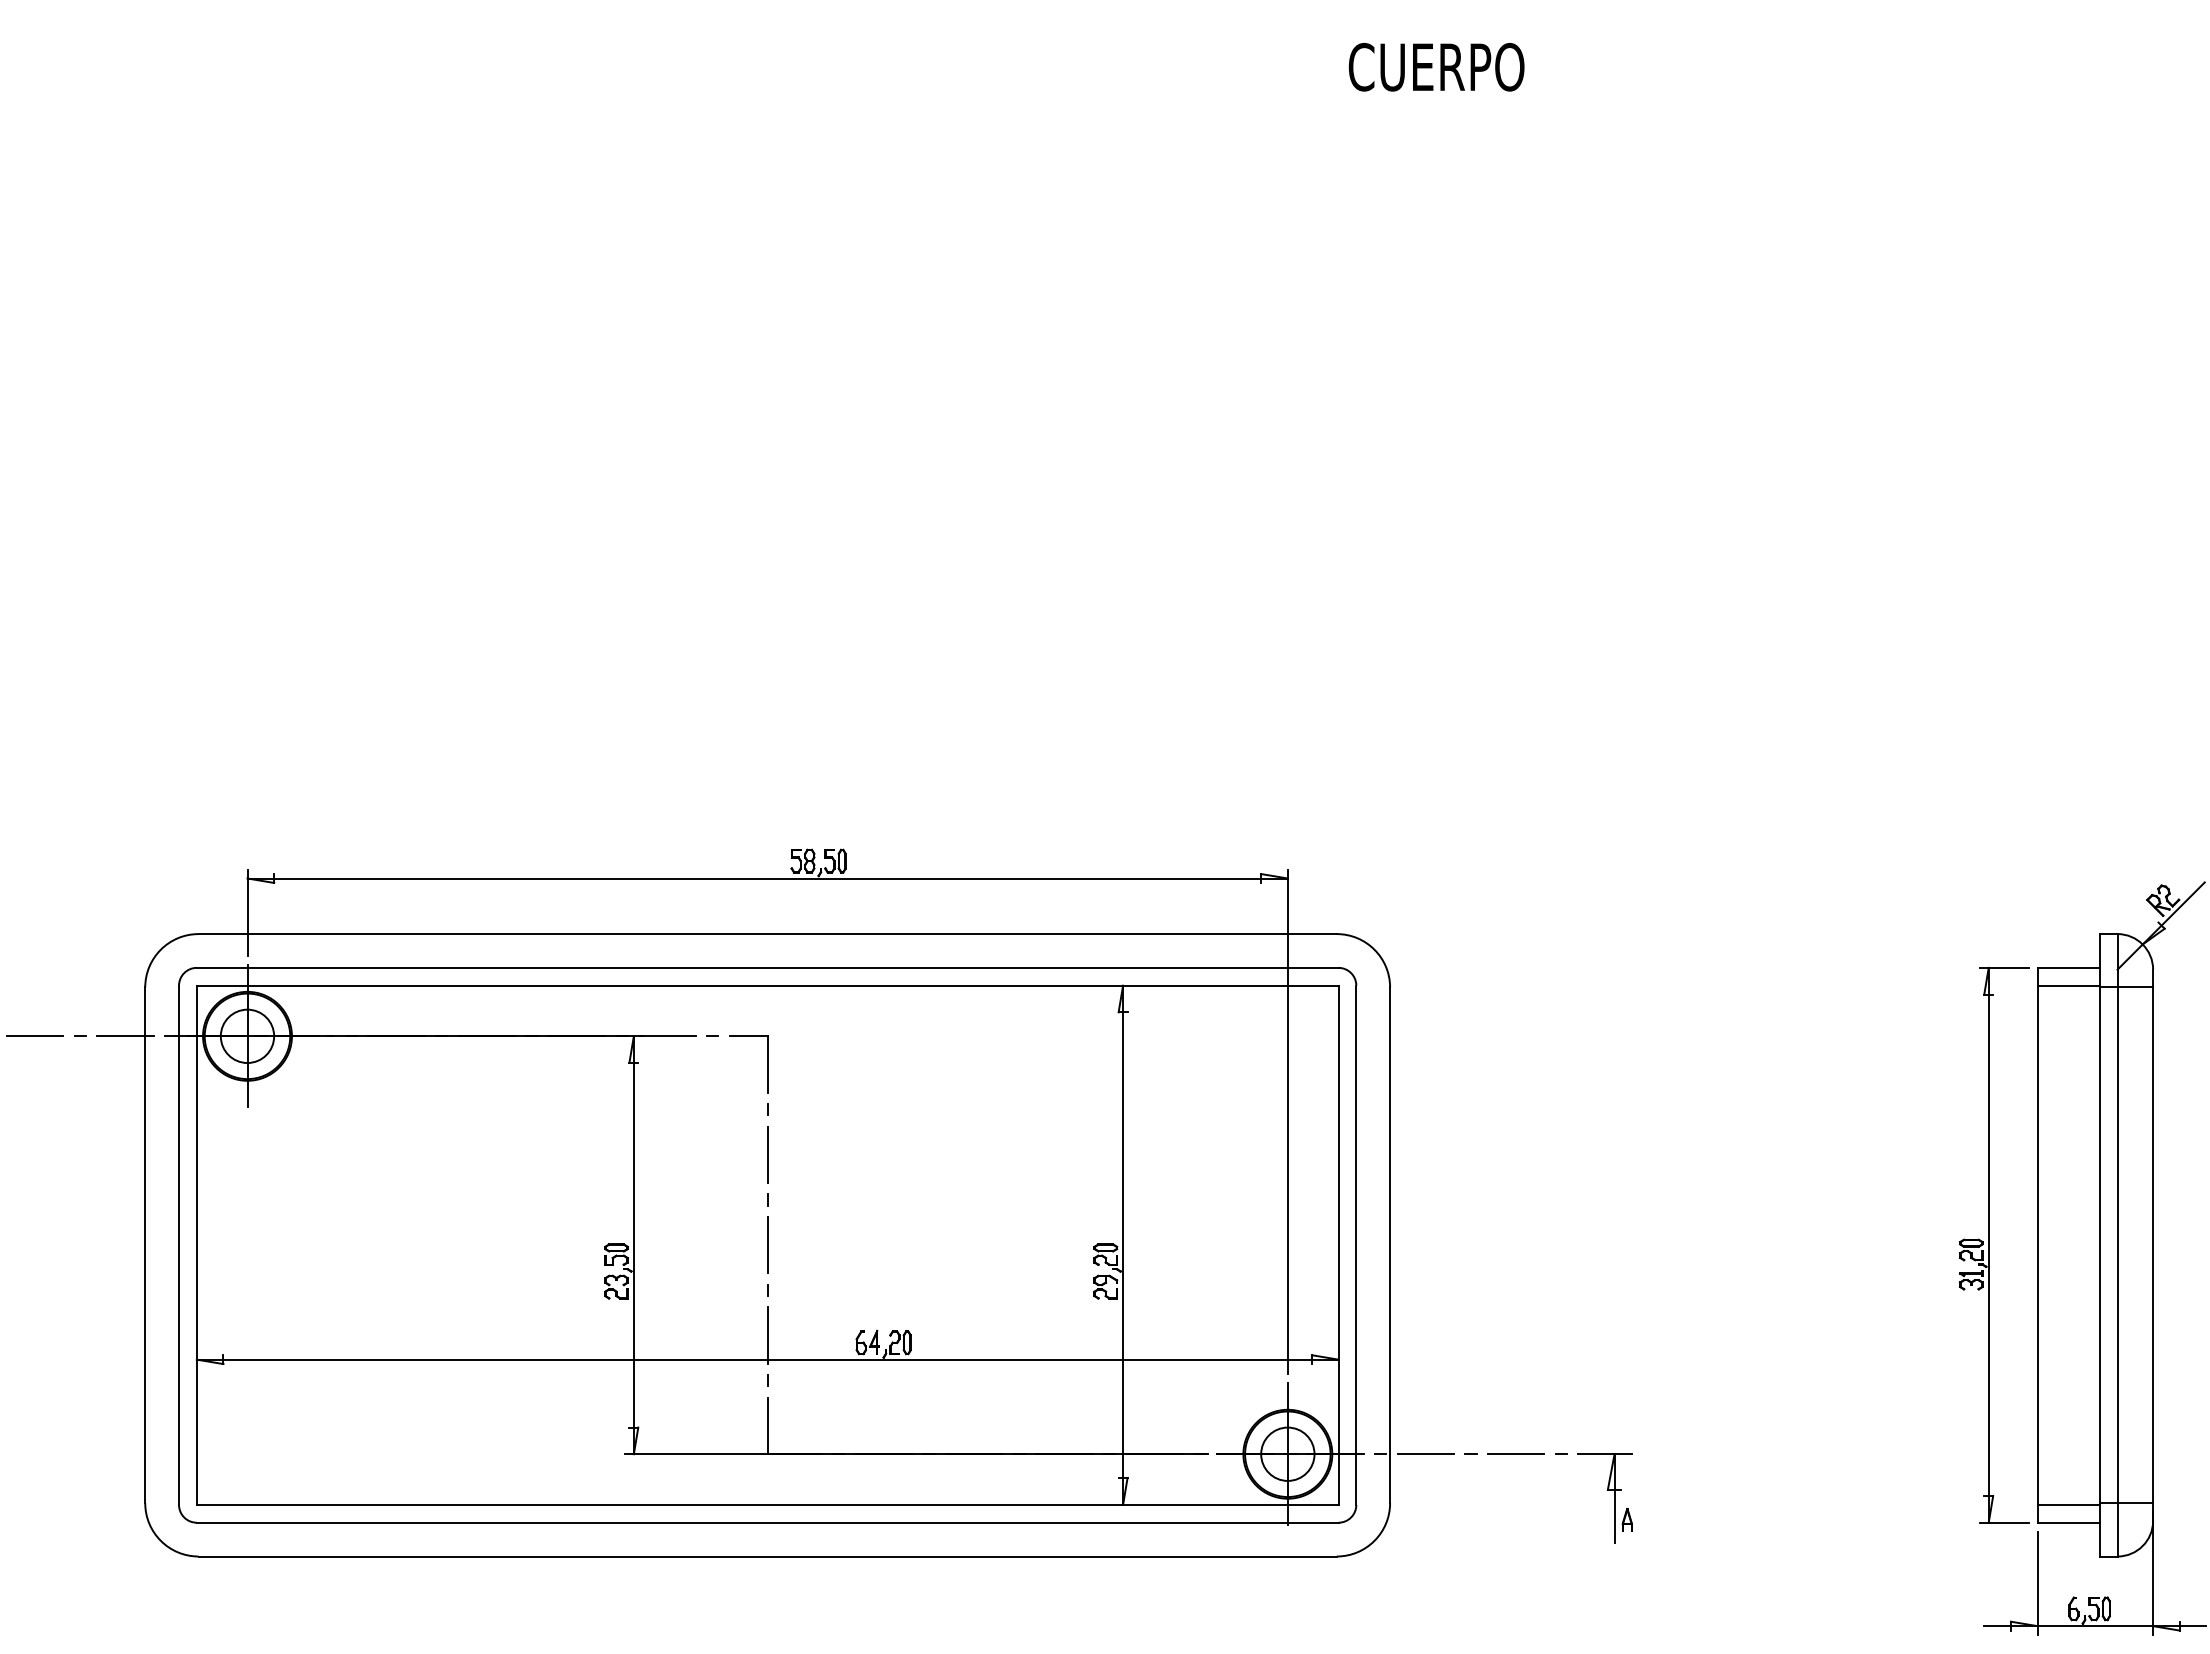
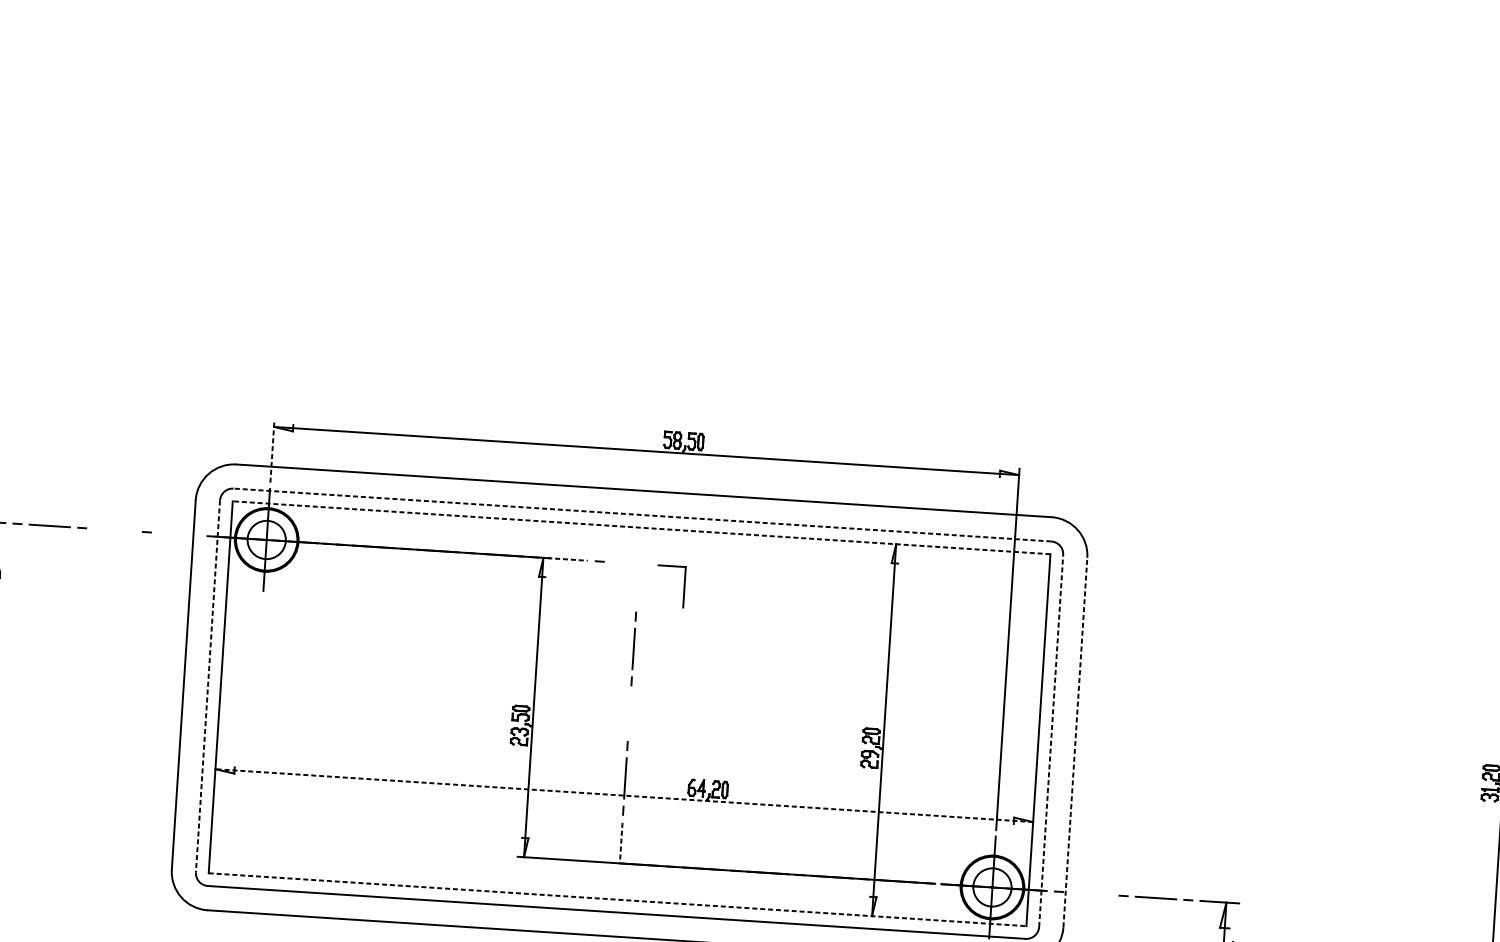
line: (247, 912) -> (272, 451), solid -> dashed
line: (767, 967) -> (642, 514), solid -> dashed
line: (767, 985) -> (641, 527), solid -> dashed
line: (34, 1036) -> (114, 530), removed
line: (125, 1036) -> (179, 534), removed
line: (667, 1036) -> (567, 559), solid -> dashed
part: (767, 1064) -> (684, 587), moved
line: (179, 1245) -> (208, 686), solid -> dashed
line: (767, 1245) -> (629, 713), removed
line: (1356, 1245) -> (1051, 741), solid -> dashed
line: (1390, 1245) -> (1075, 742), solid -> dashed
line: (767, 1359) -> (624, 795), solid -> dashed
line: (767, 1426) -> (621, 843), solid -> dashed
line: (1425, 1454) -> (1091, 894), removed
line: (767, 1504) -> (617, 899), solid -> dashed

